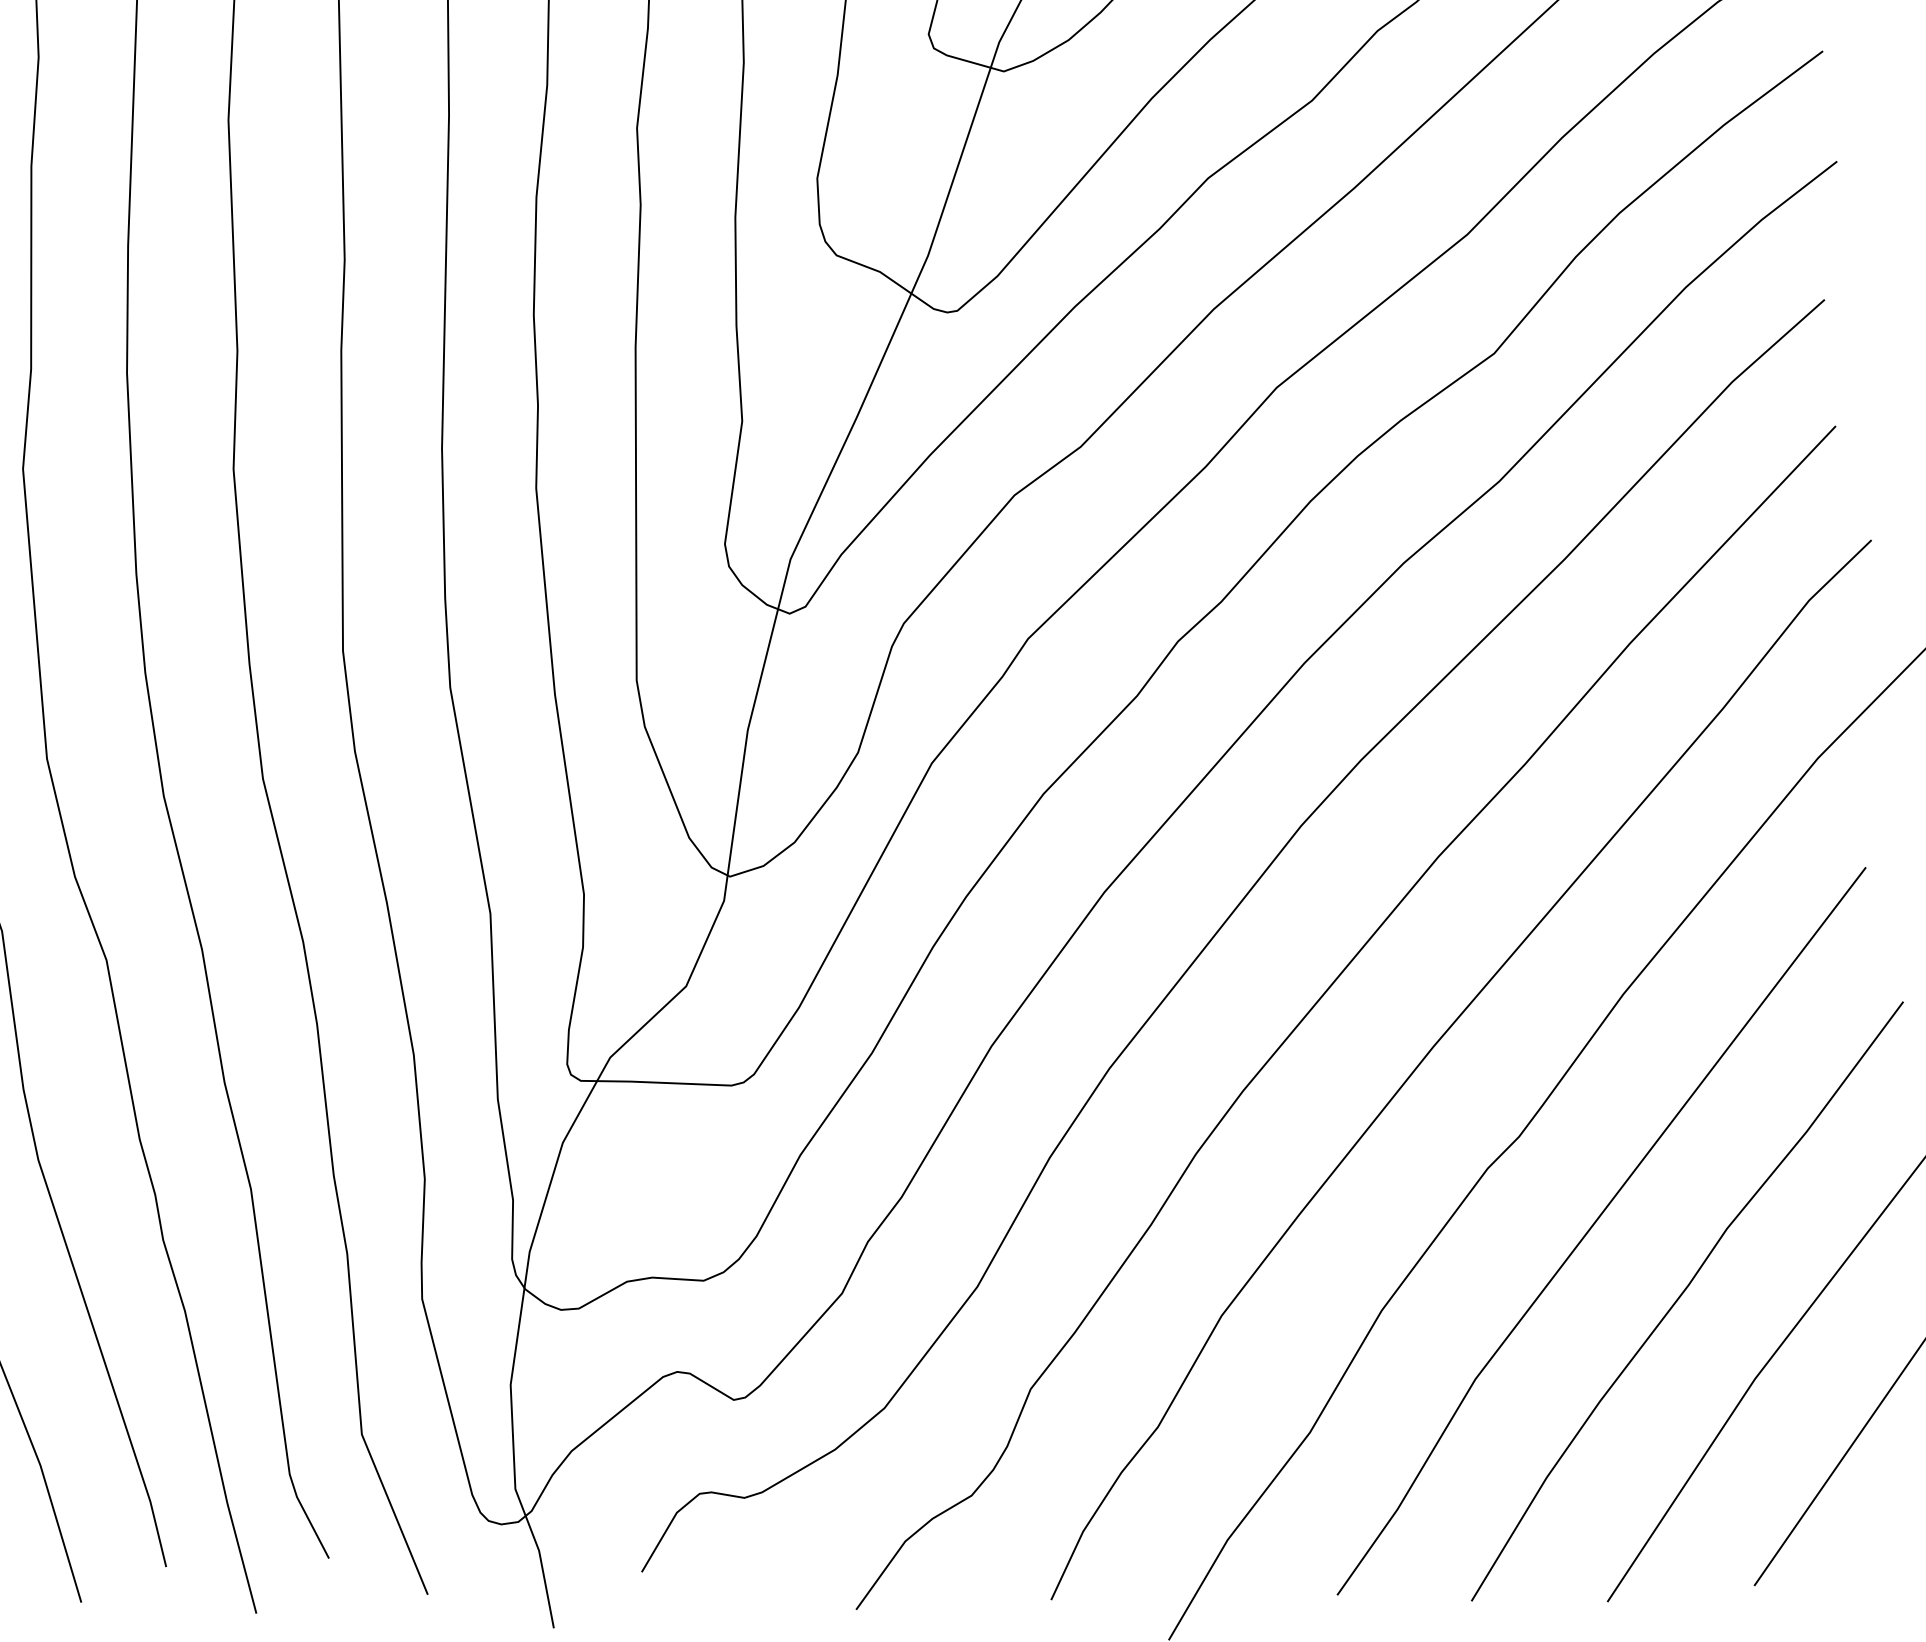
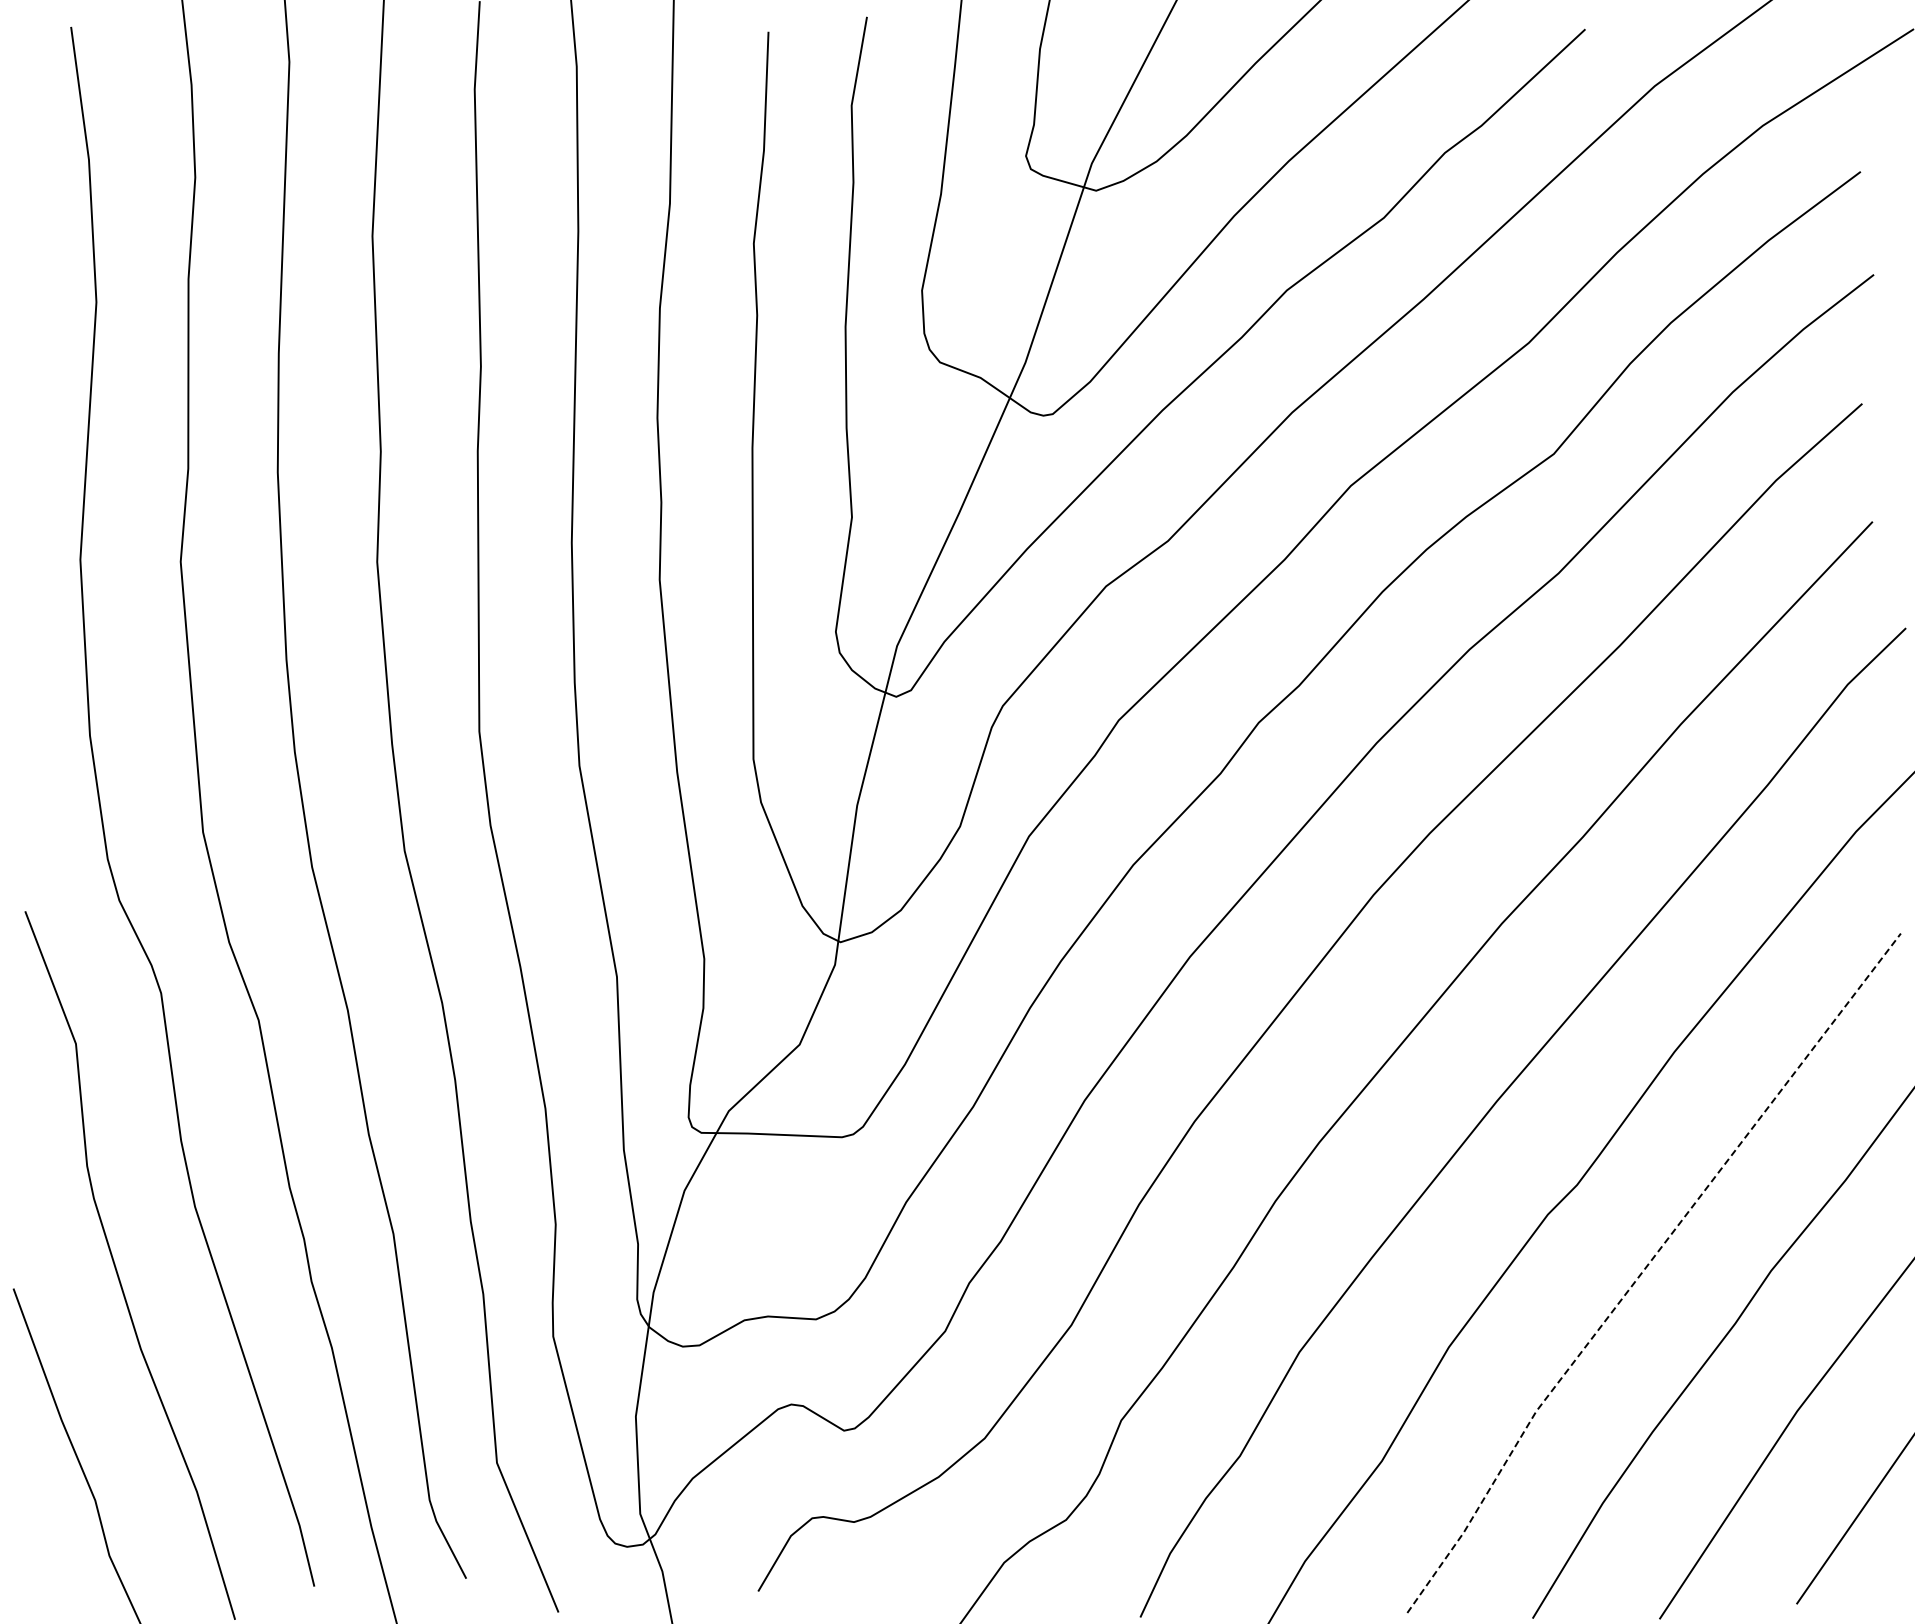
line: (1592, 1226) -> (1645, 1268), solid -> dashed

